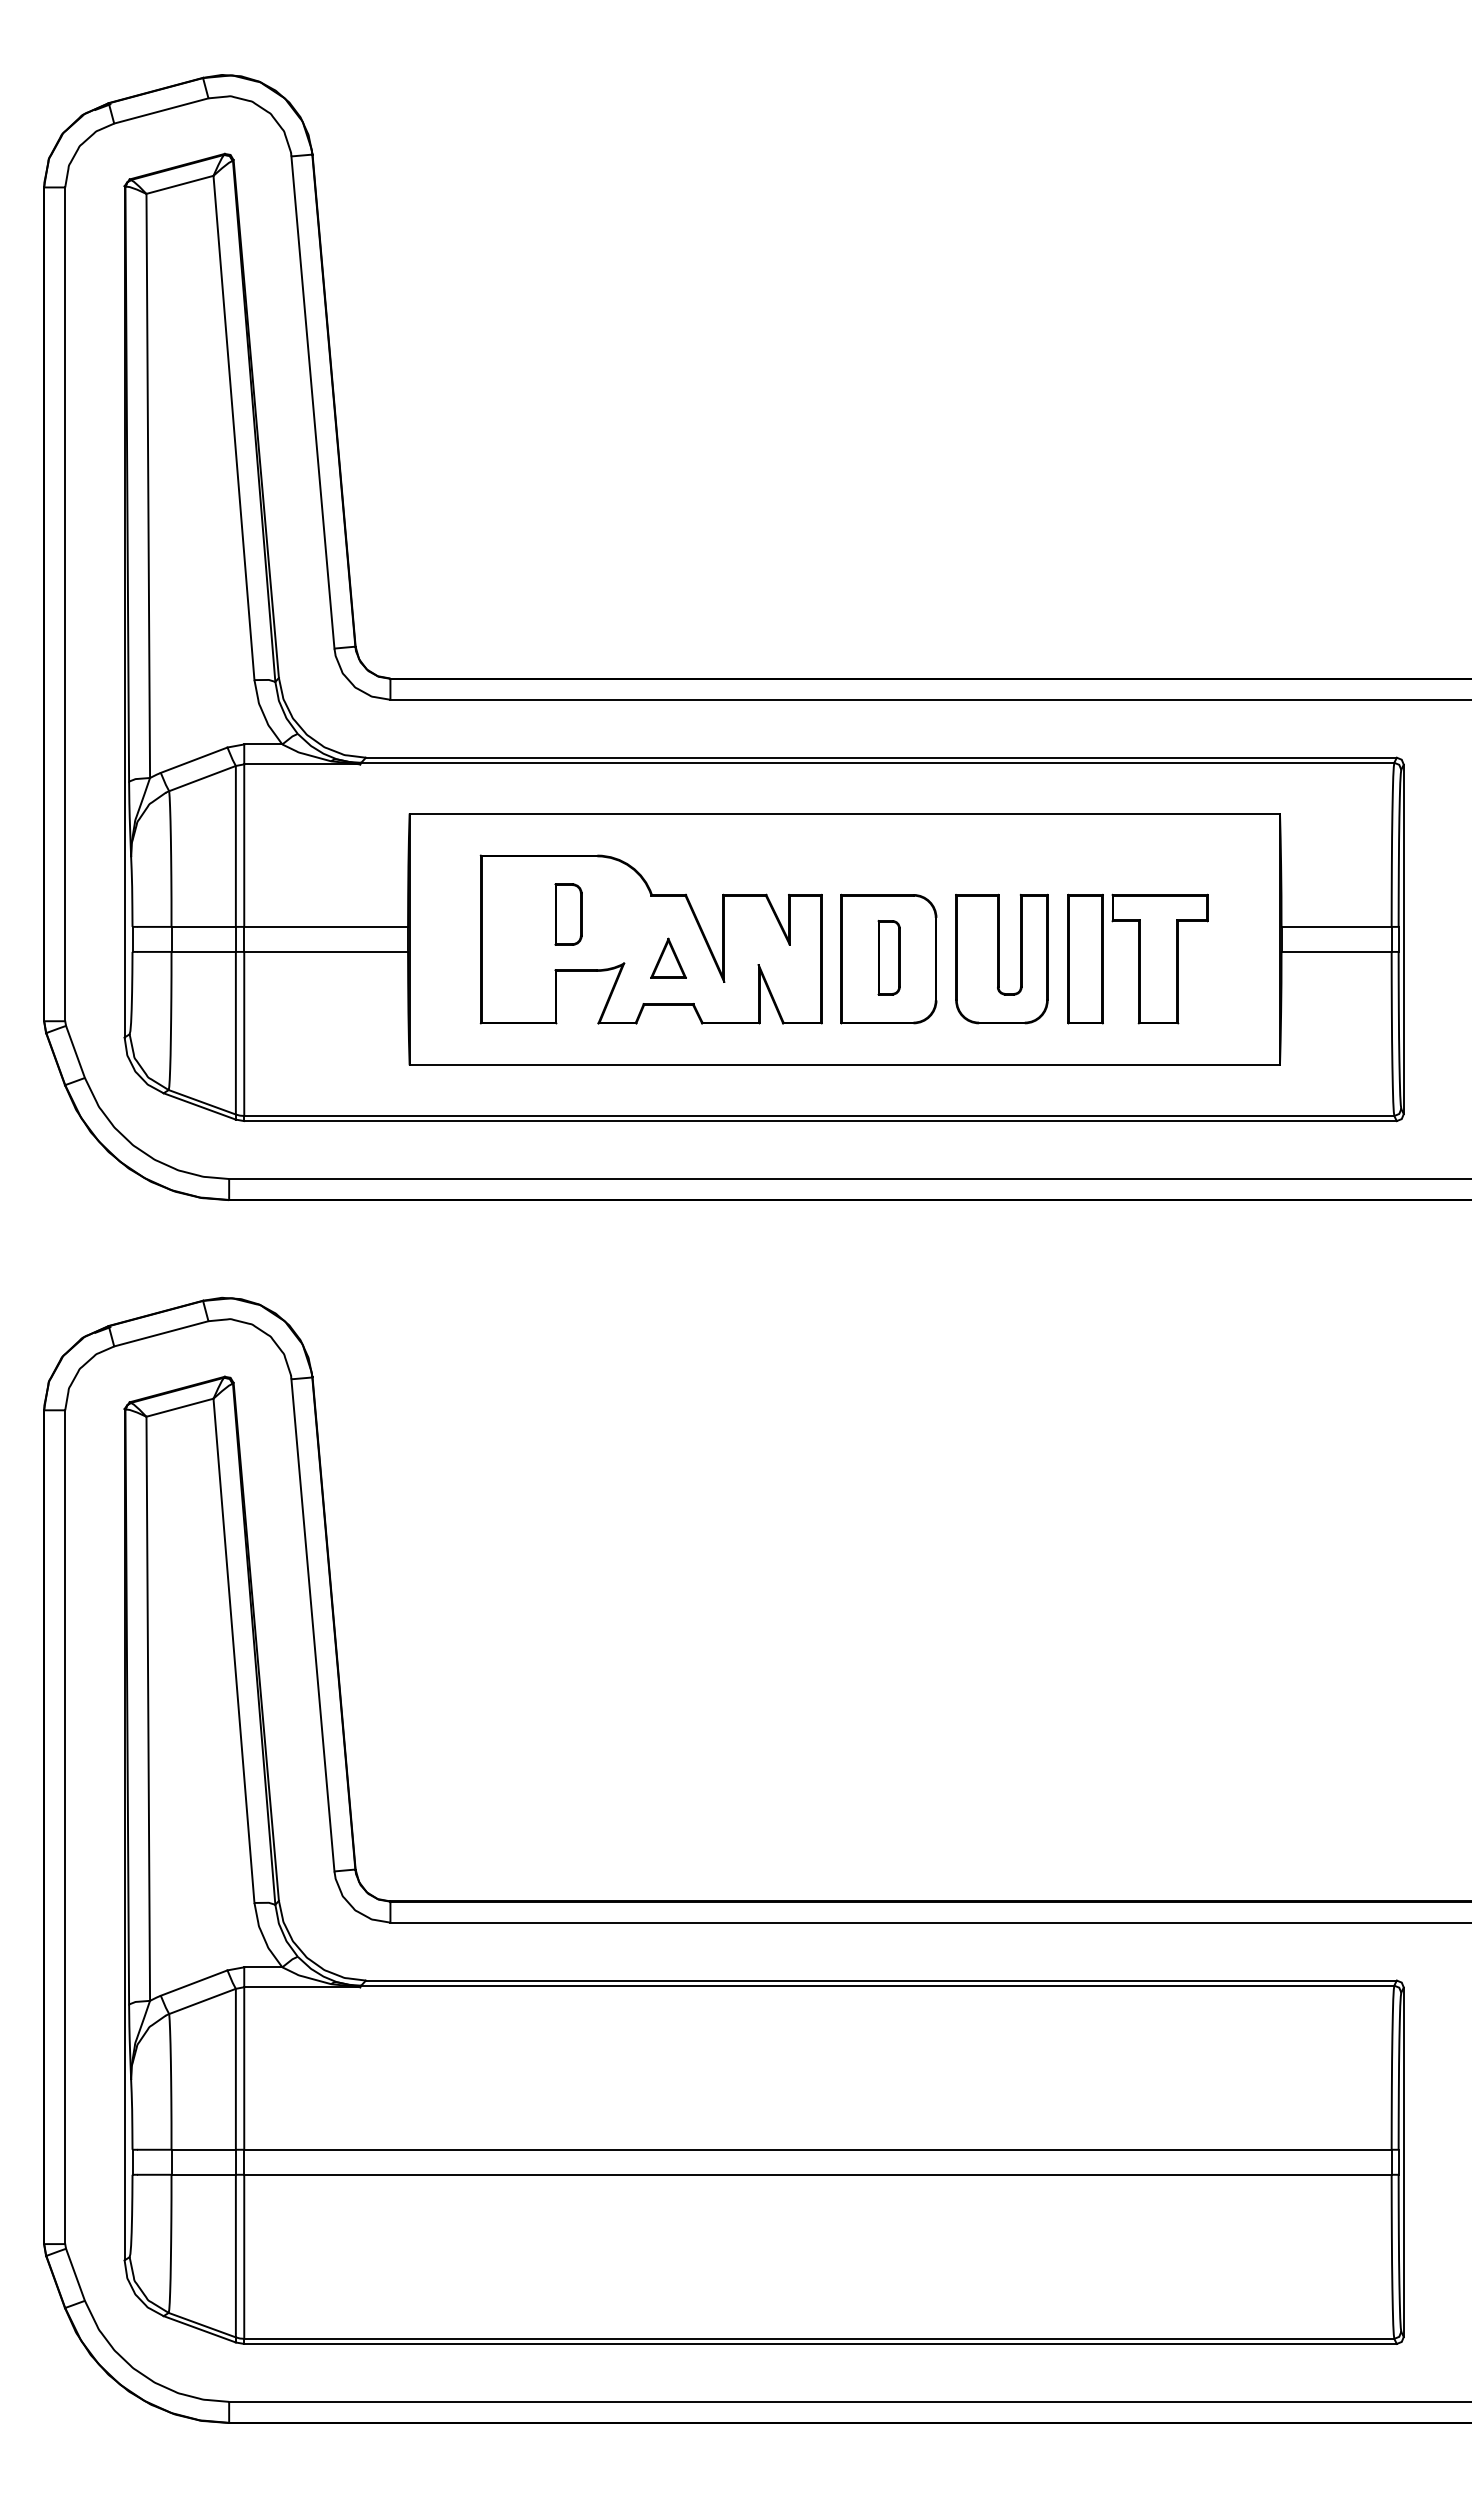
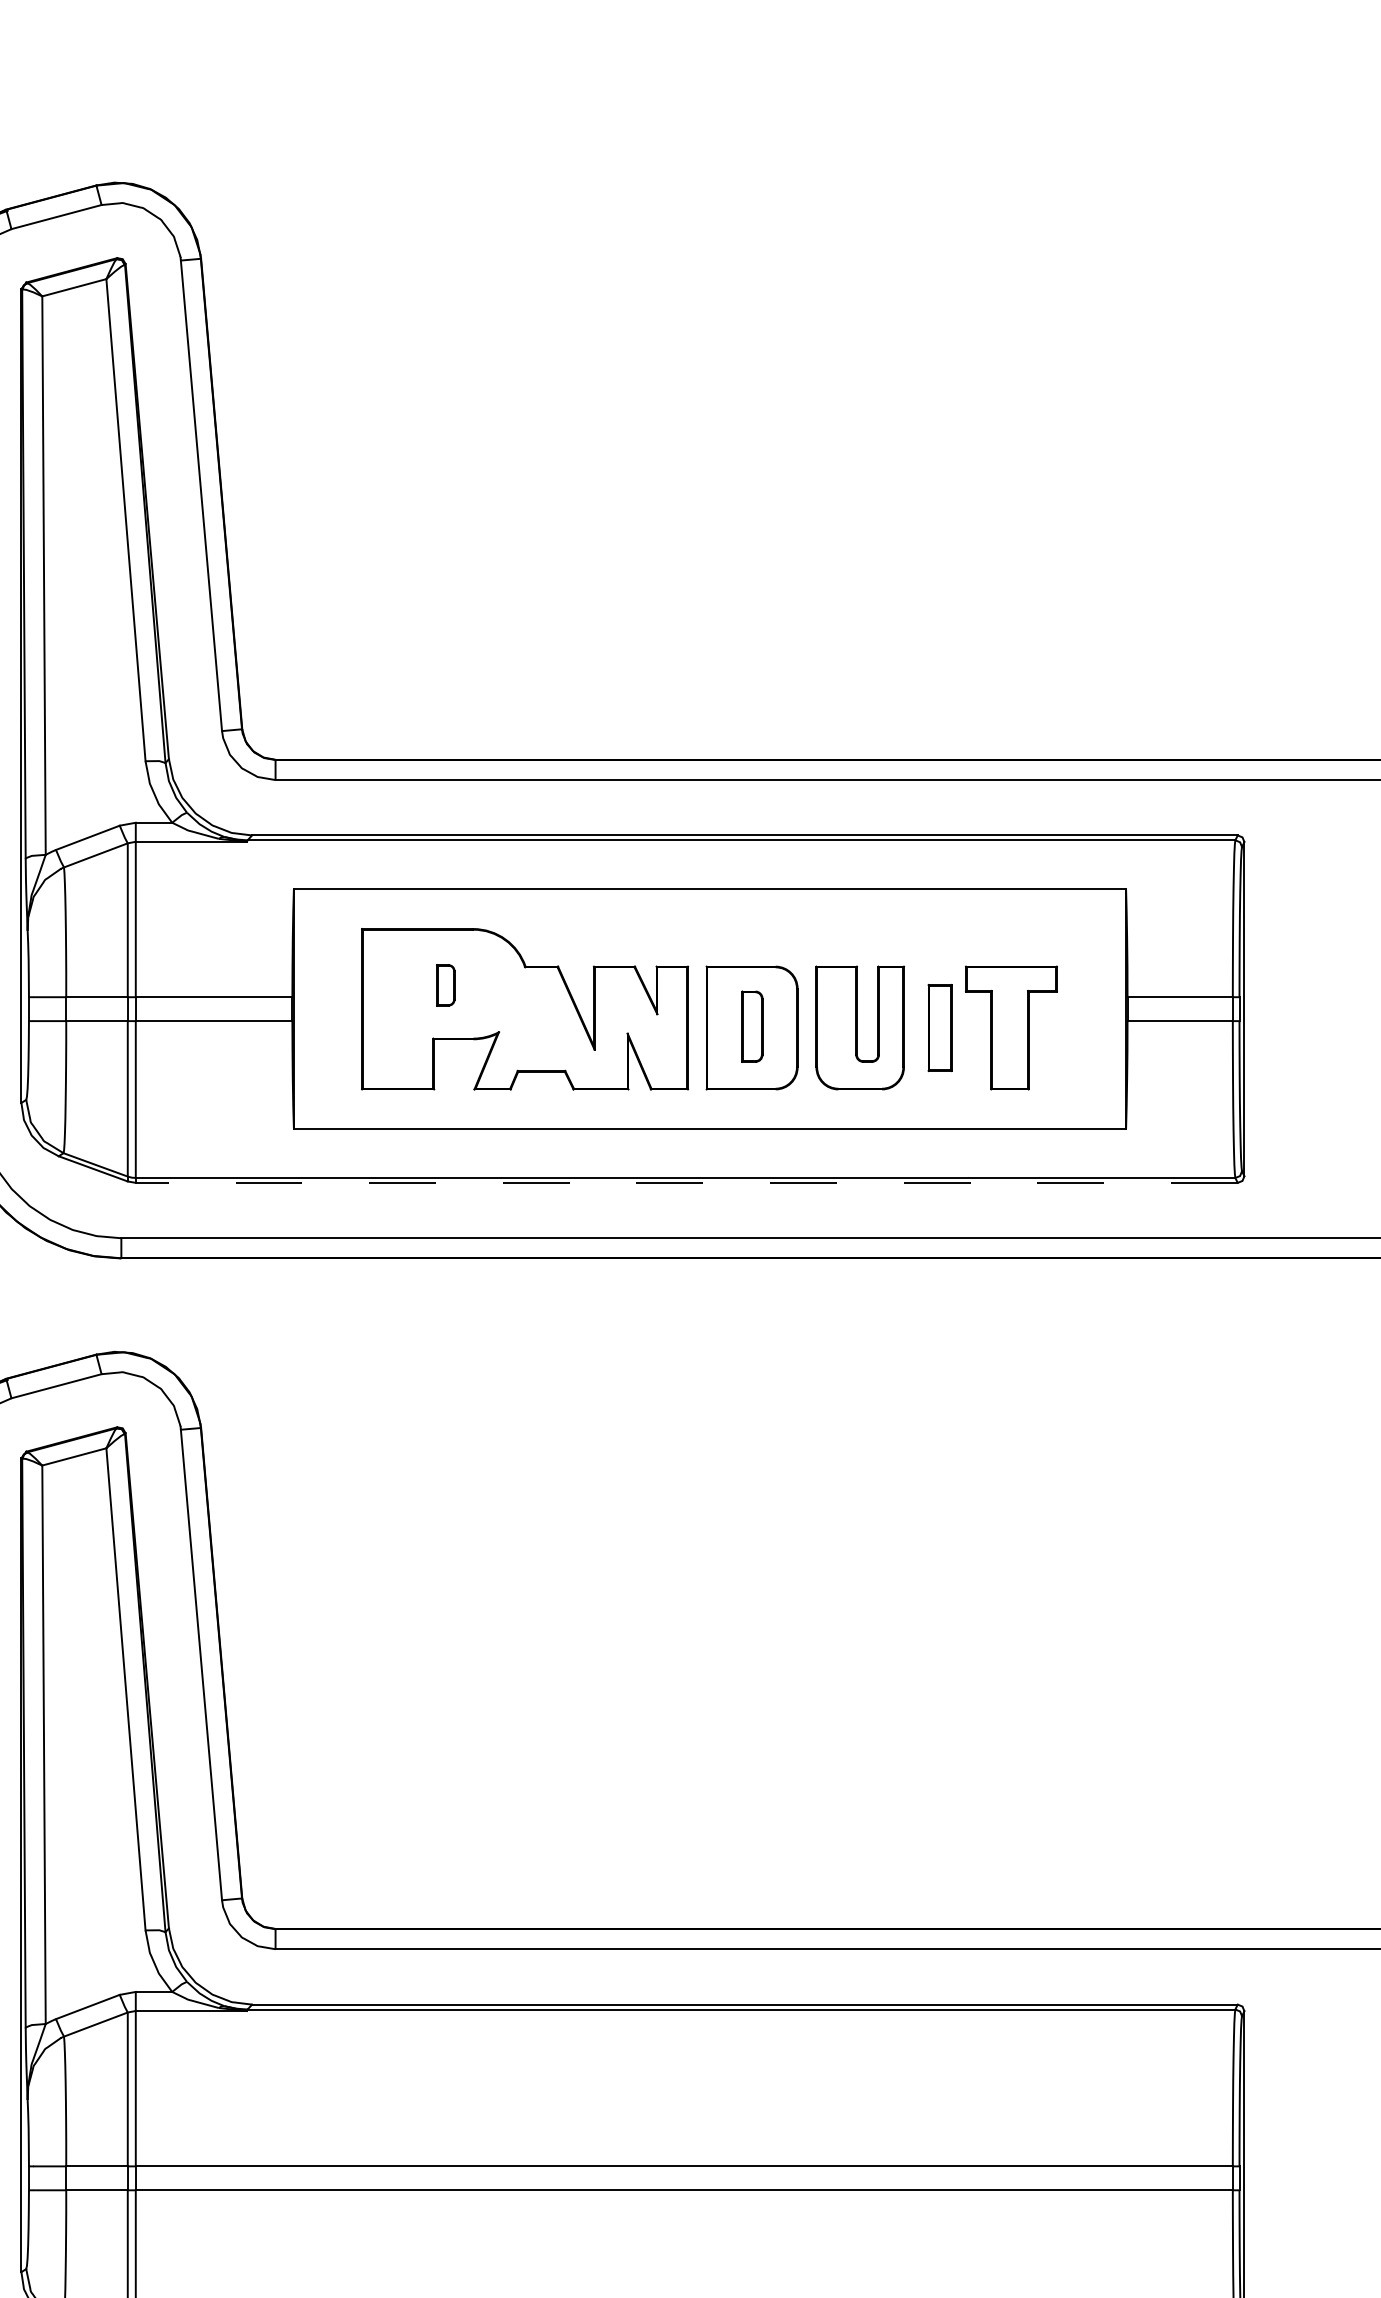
part: (568, 914) -> (445, 985), size x0.7
part: (668, 957) -> (541, 1026), removed
part: (1085, 958) -> (940, 1027), size x0.7
line: (820, 1121) -> (686, 1183), solid -> dashed

